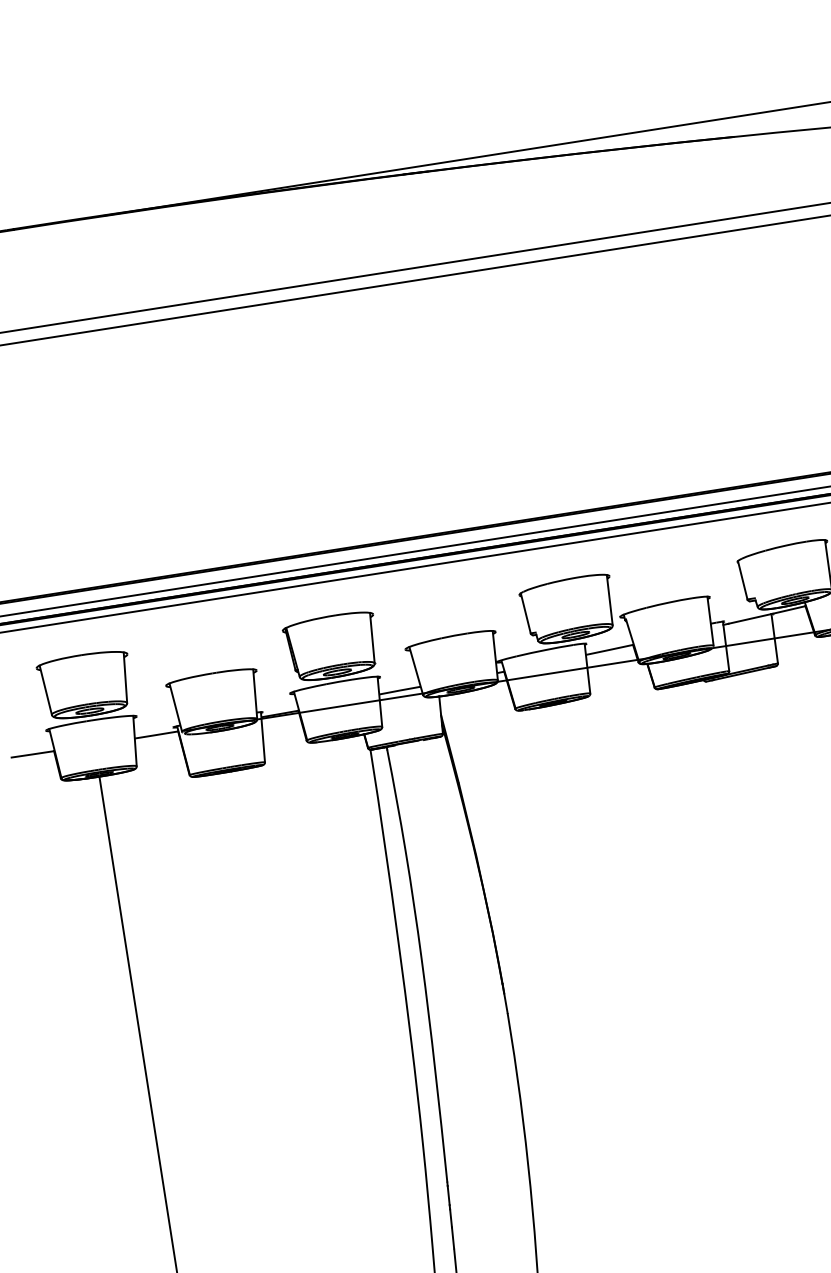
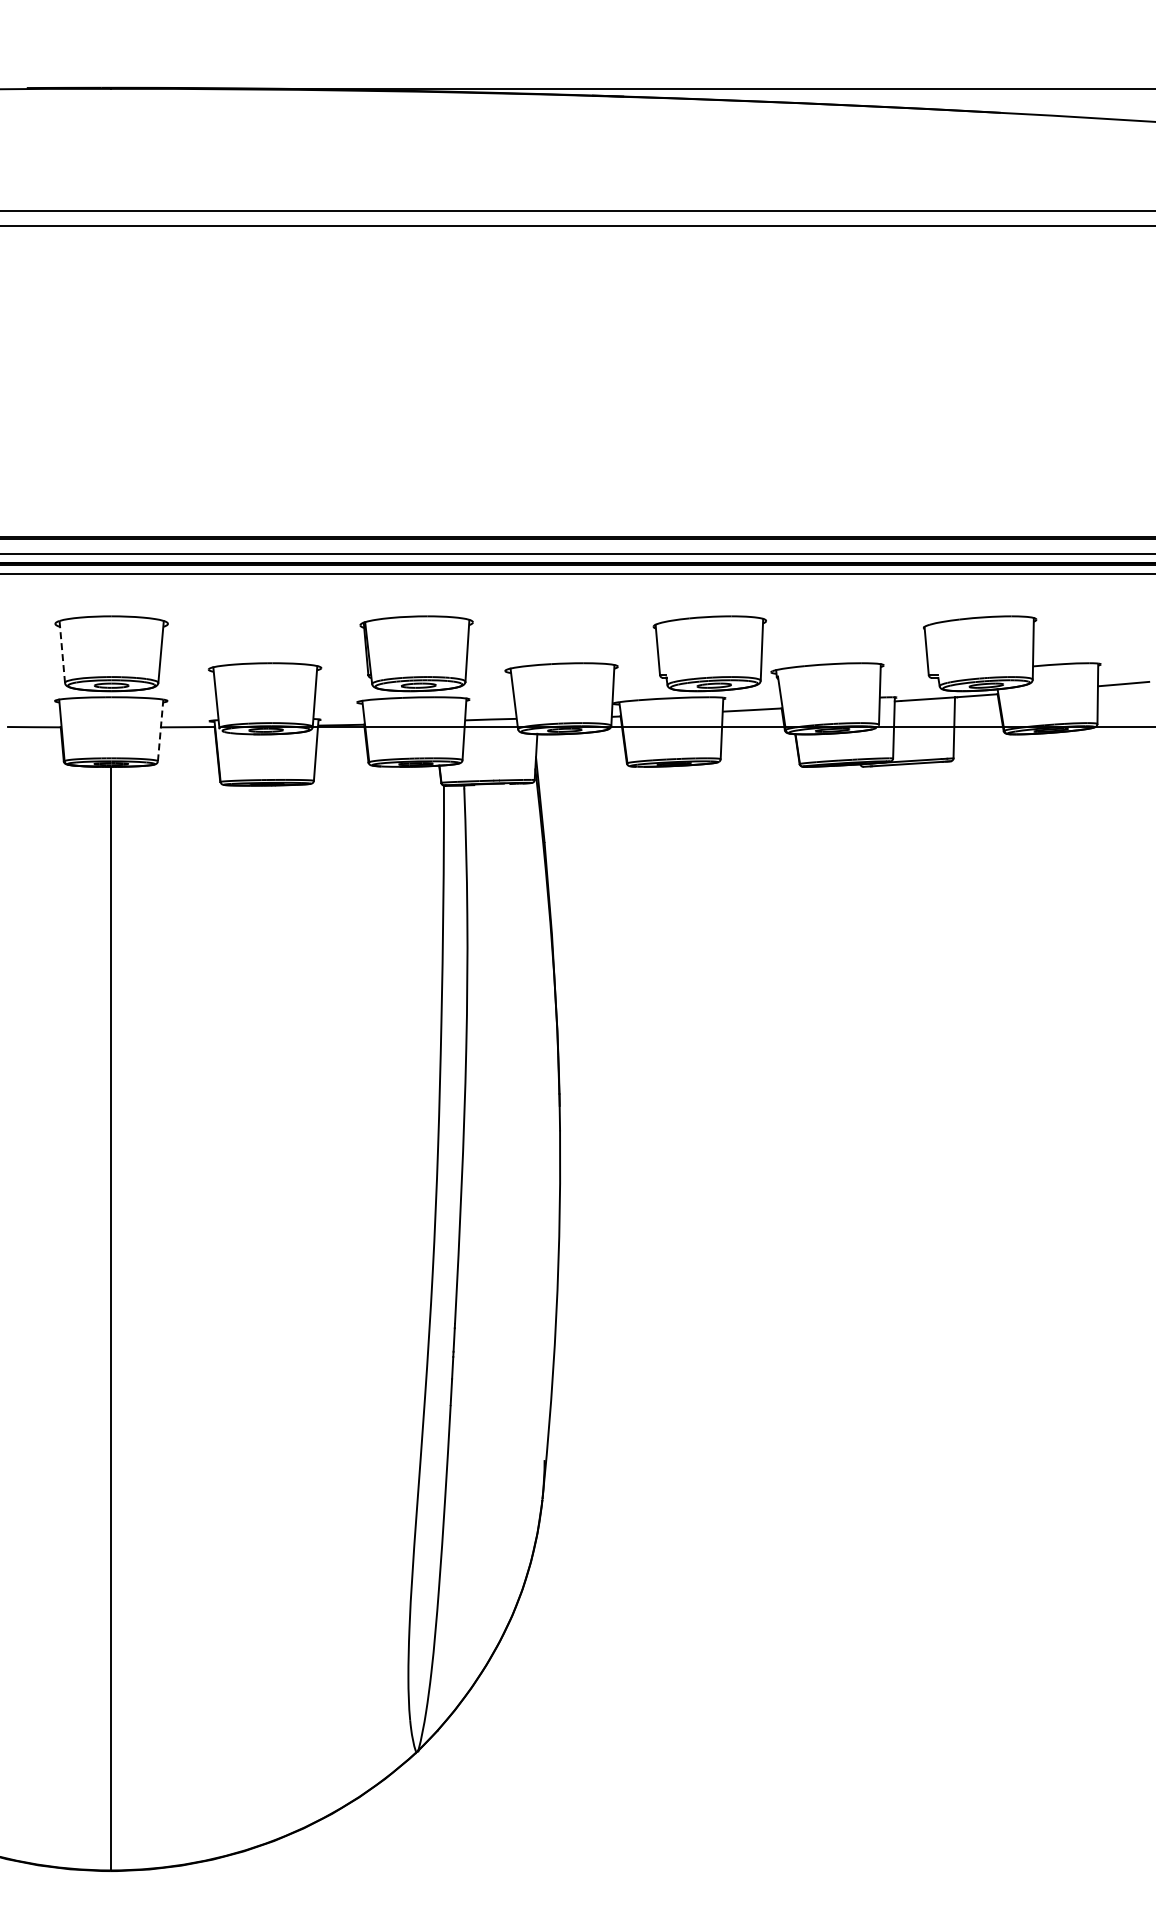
line: (45, 689) -> (62, 651), solid -> dashed
line: (134, 741) -> (160, 730), solid -> dashed

